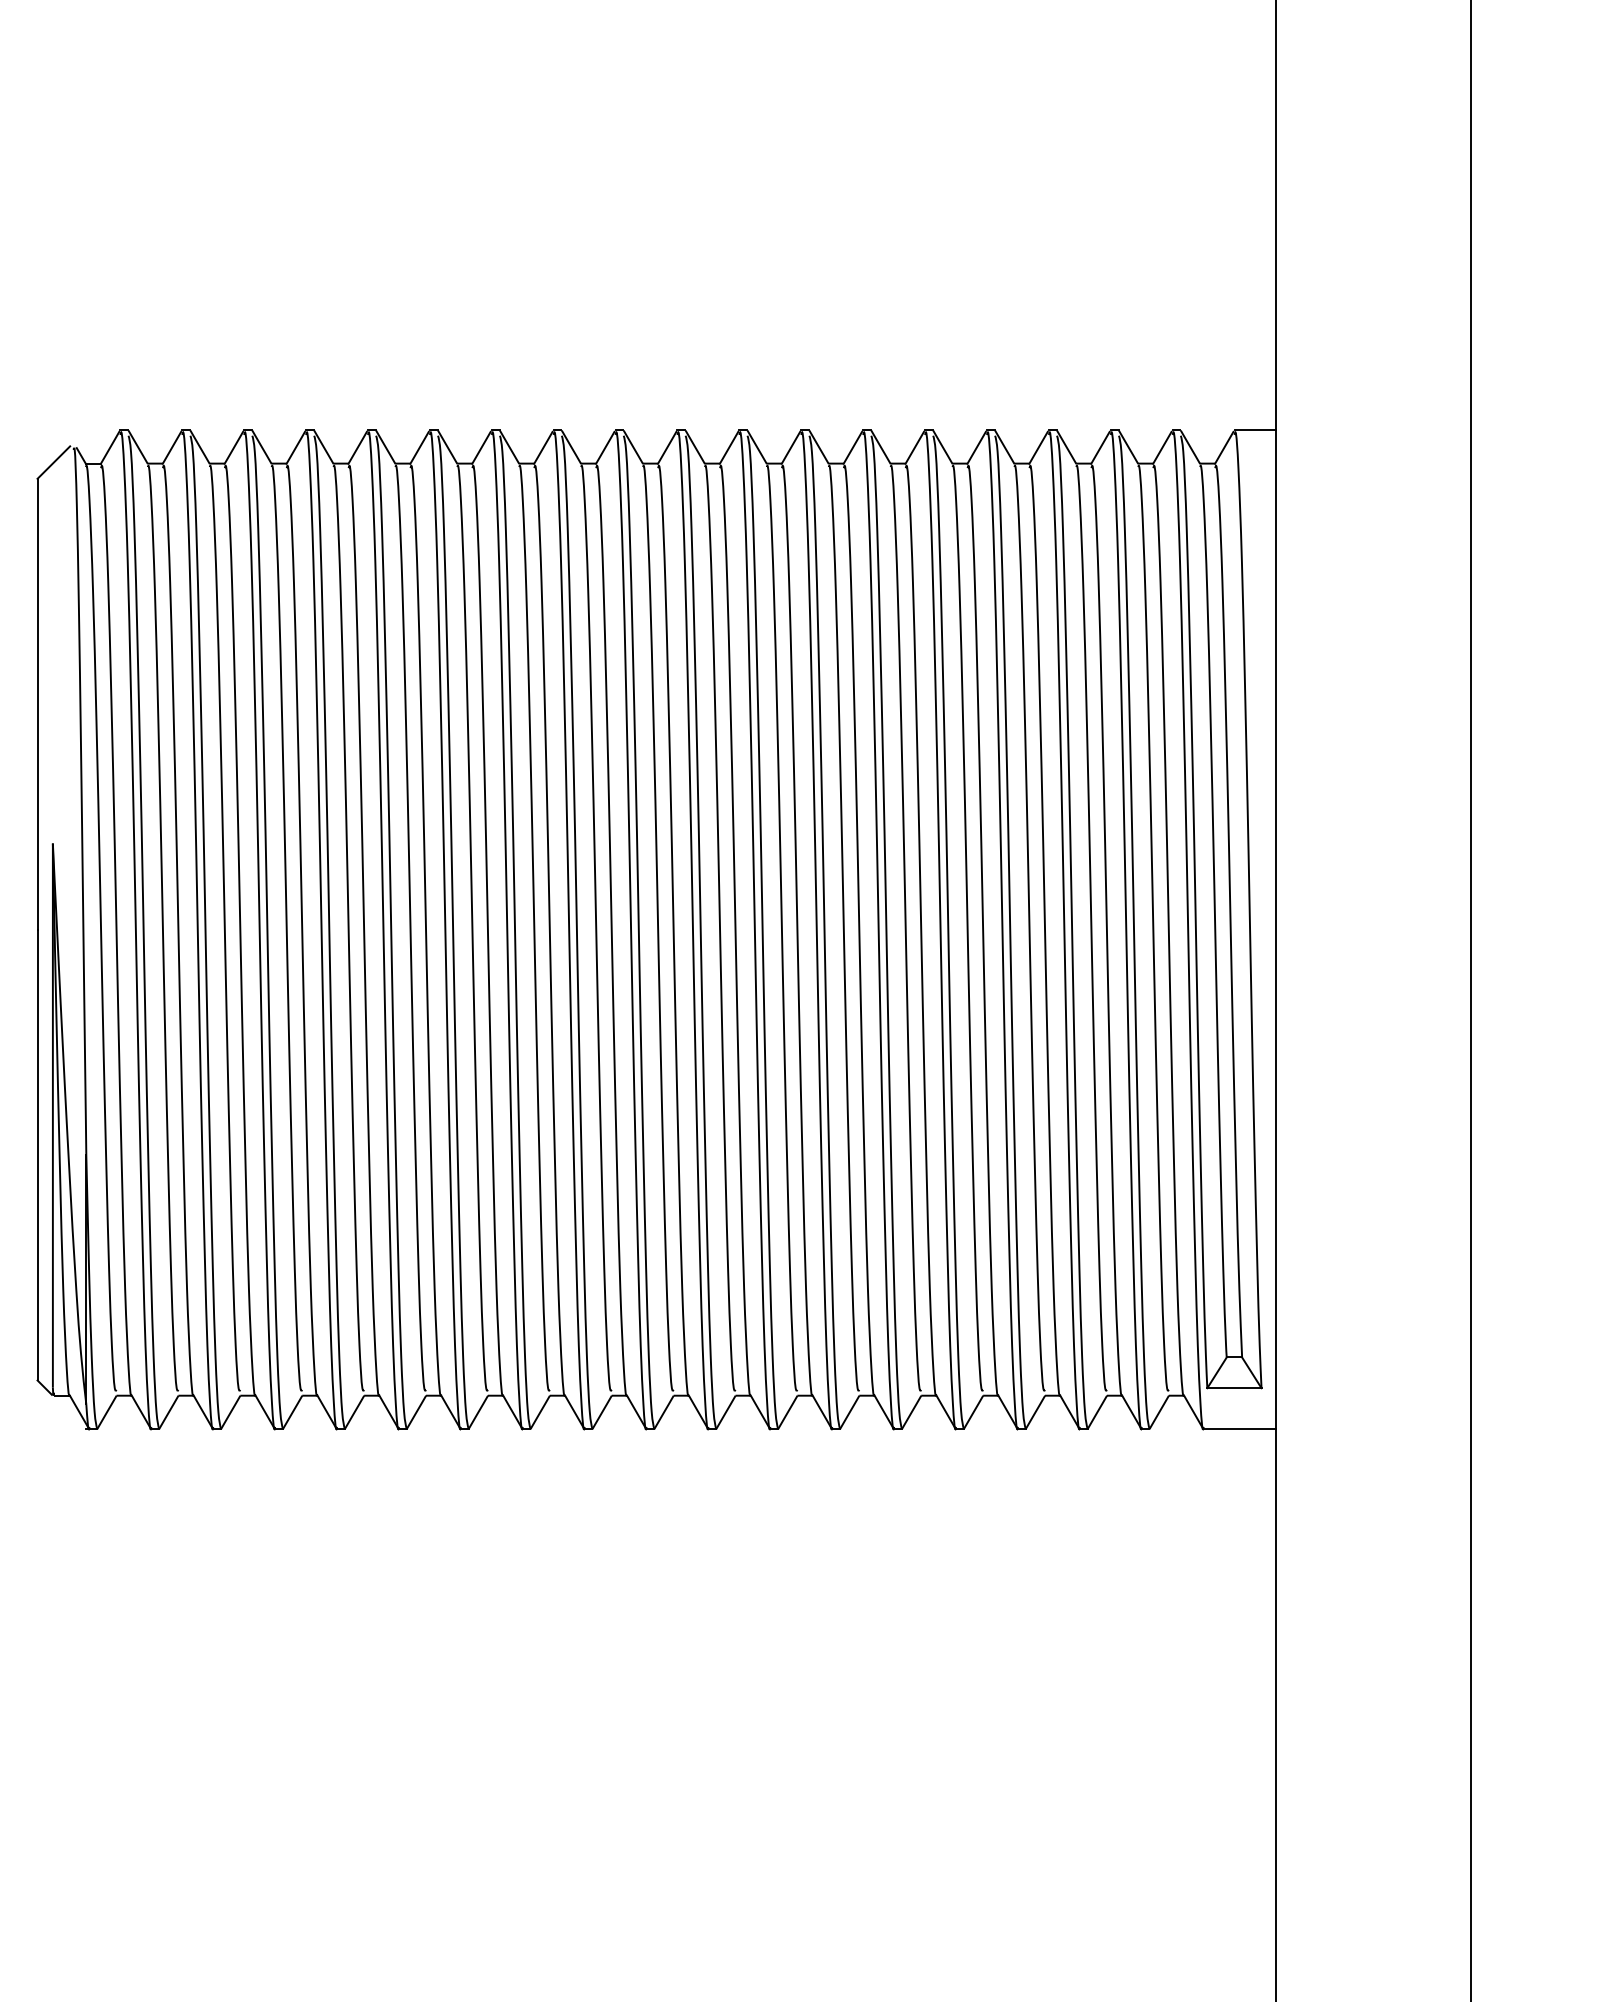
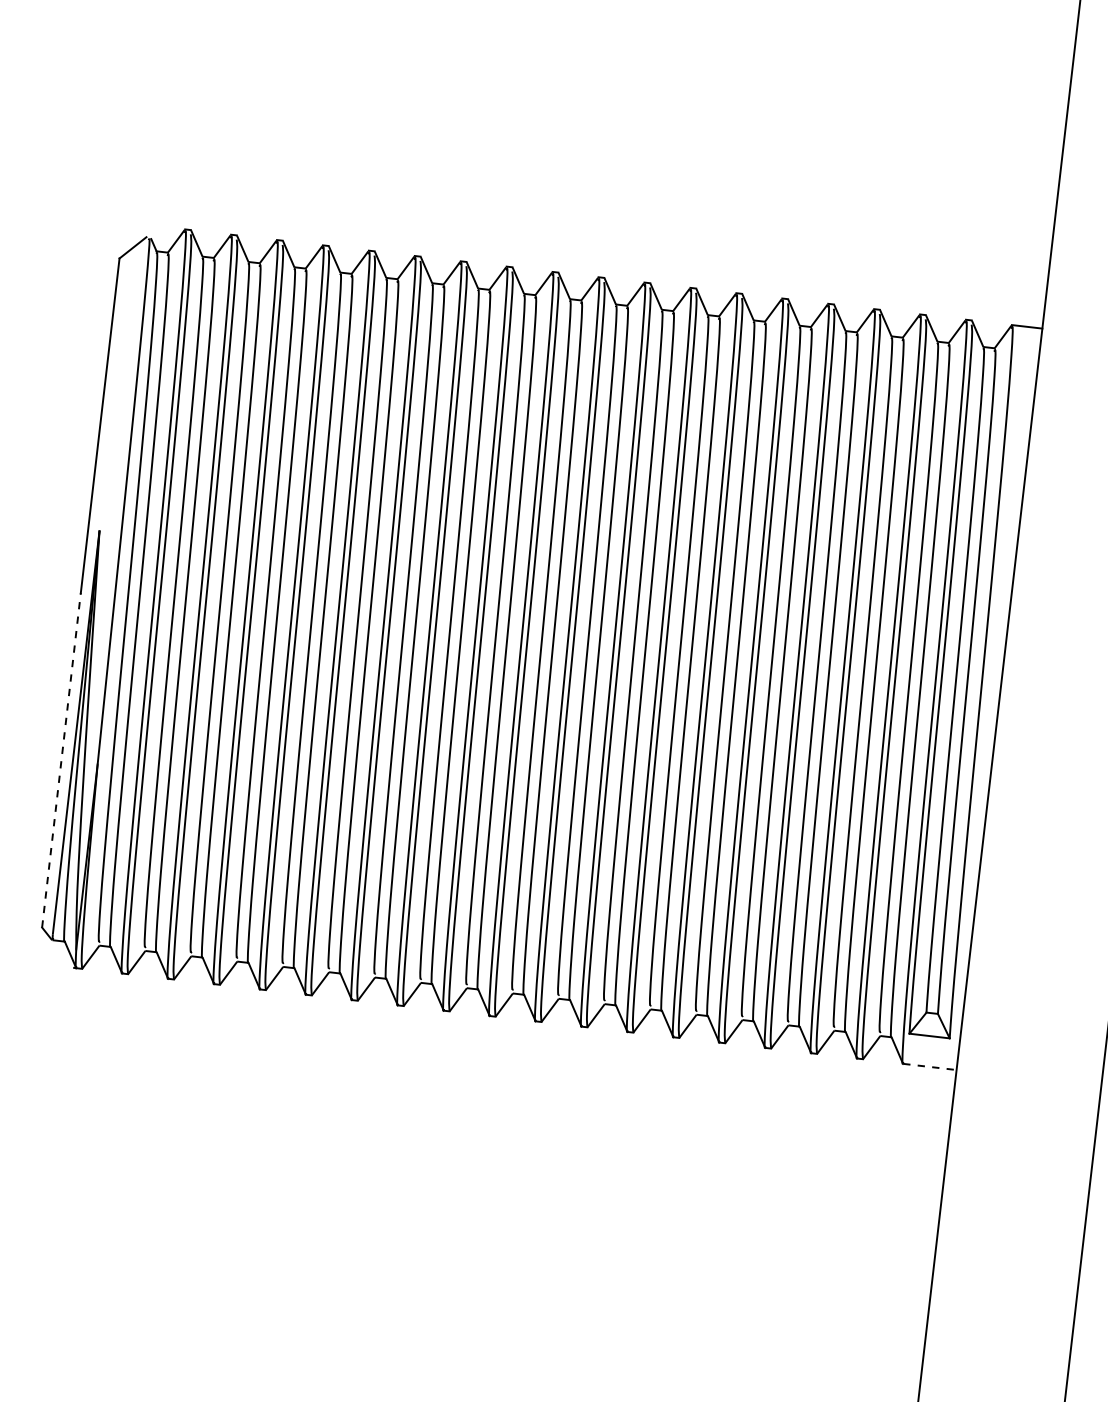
line: (37, 1154) -> (61, 759), solid -> dashed
line: (1239, 1429) -> (929, 1067), solid -> dashed

